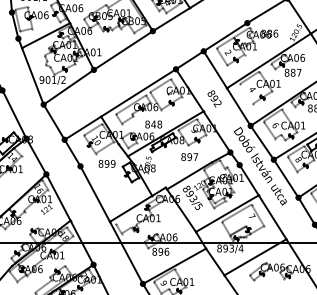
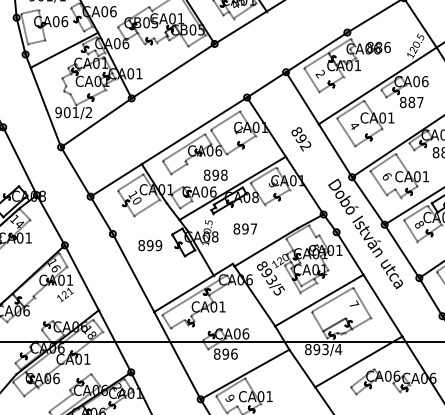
line: (246, 94) -> (346, 132), added
text: (153, 124) -> (215, 174), 848 -> 898
text: (189, 156) -> (245, 228), moved
text: (107, 163) -> (150, 245), moved
line: (130, 214) -> (183, 301), added

